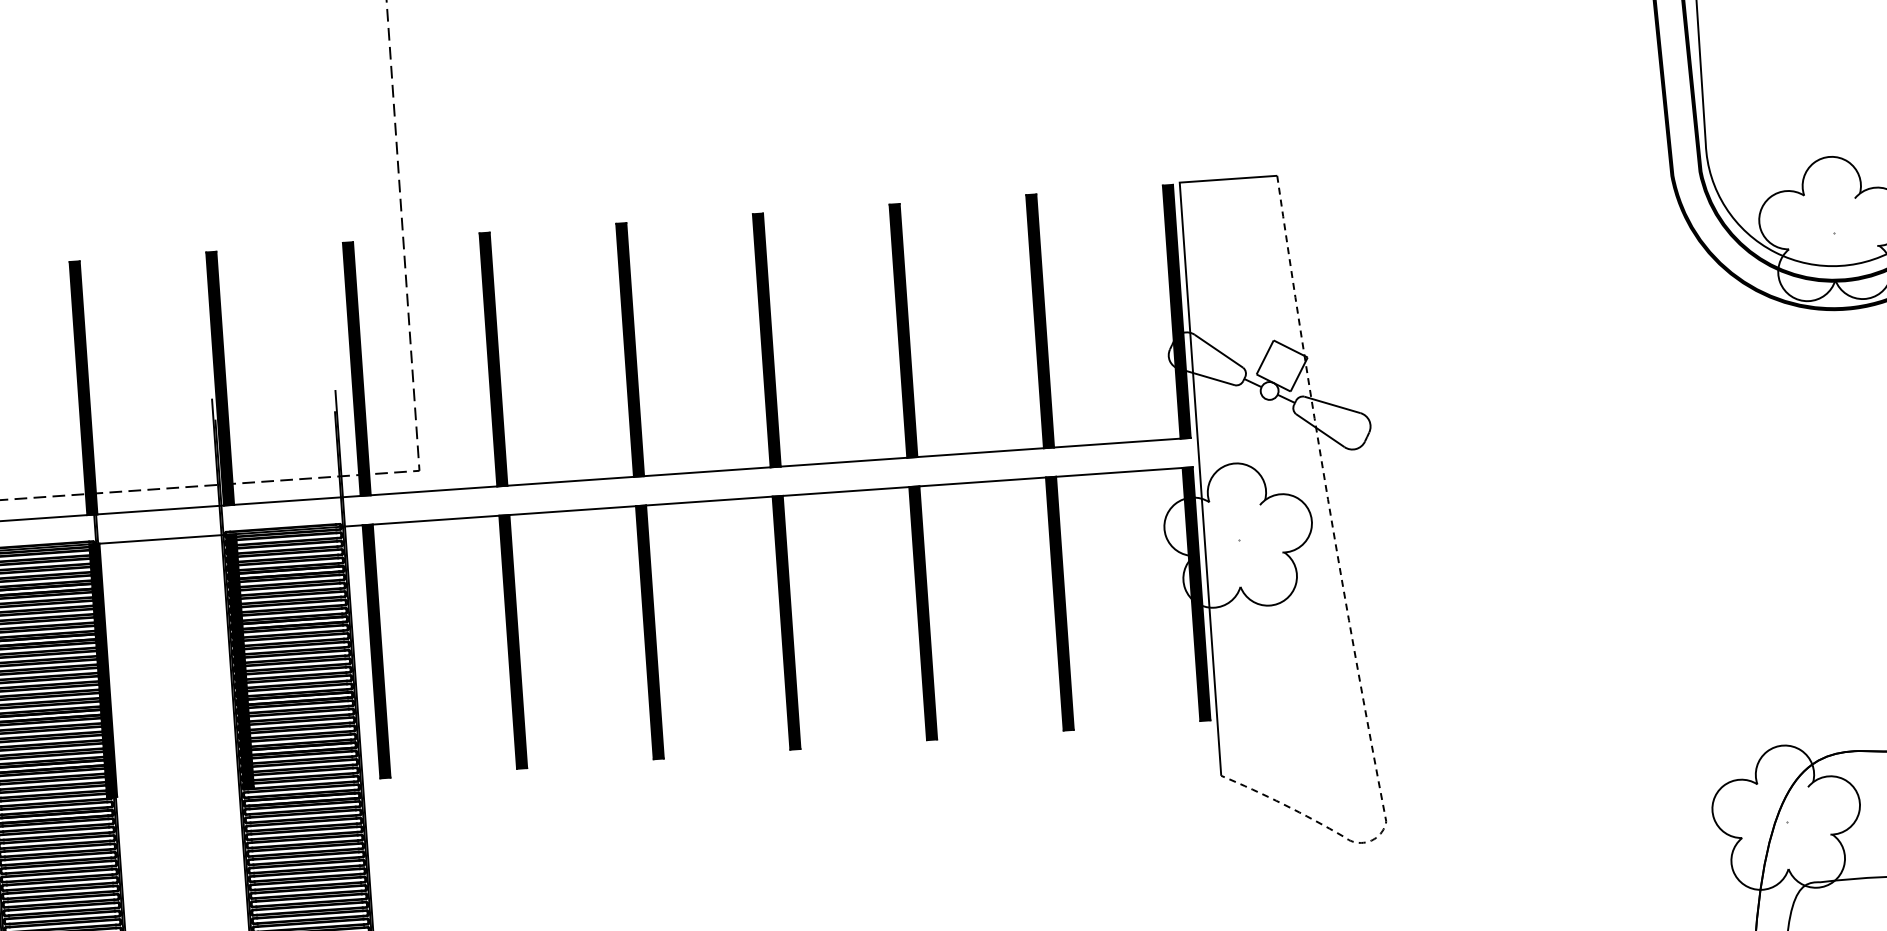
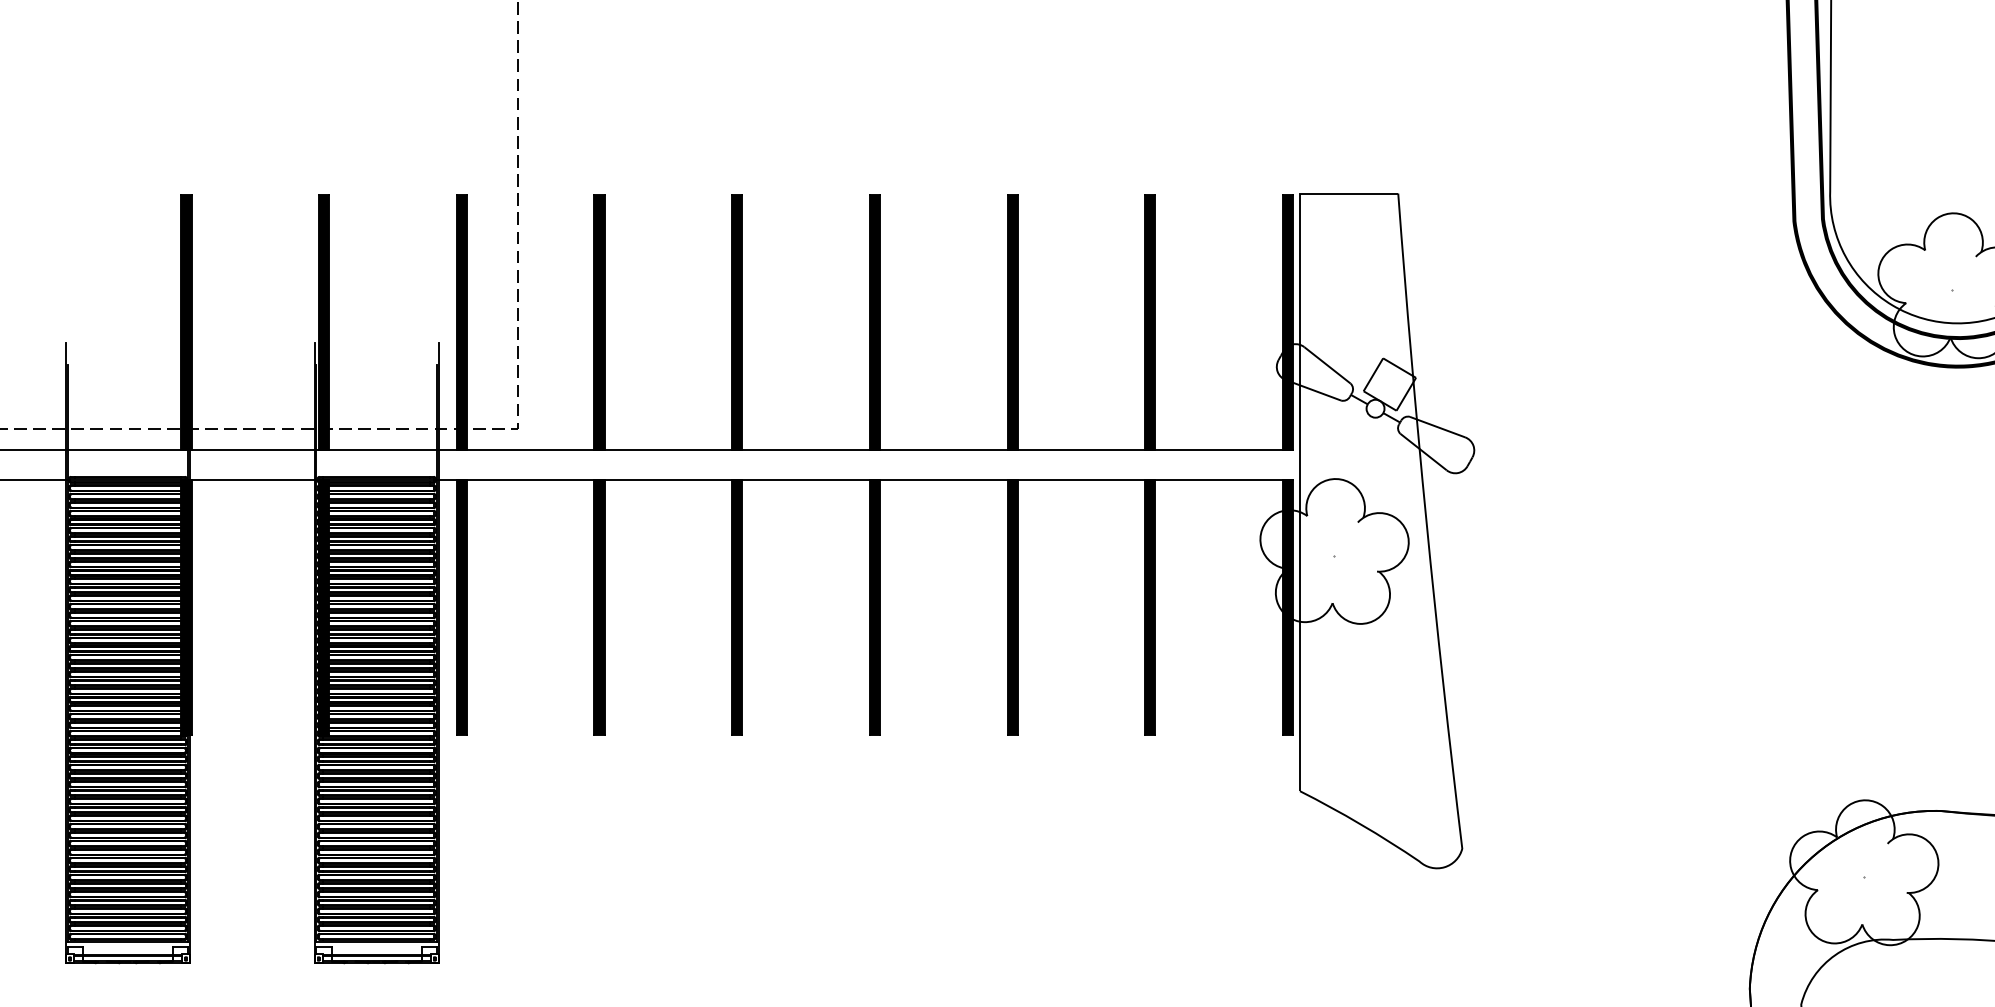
line: (1347, 610) -> (1438, 634), dashed -> solid

